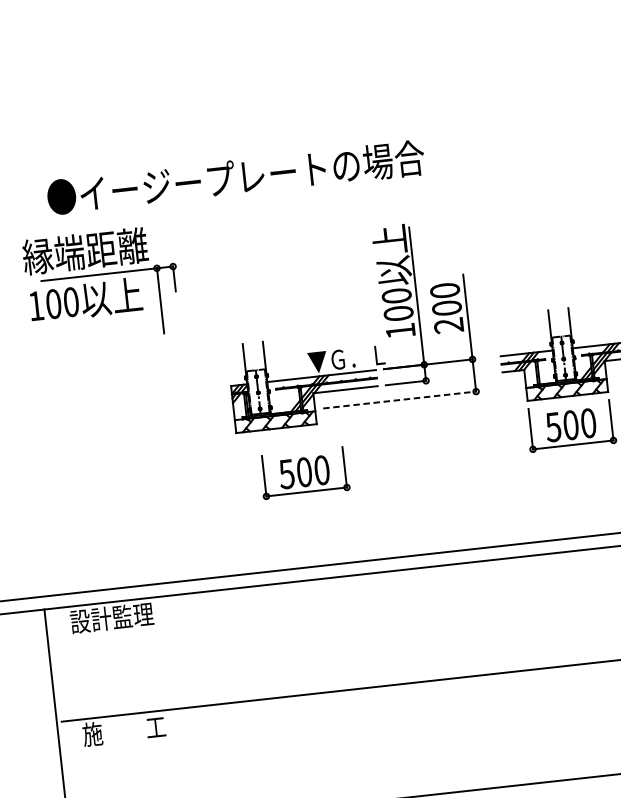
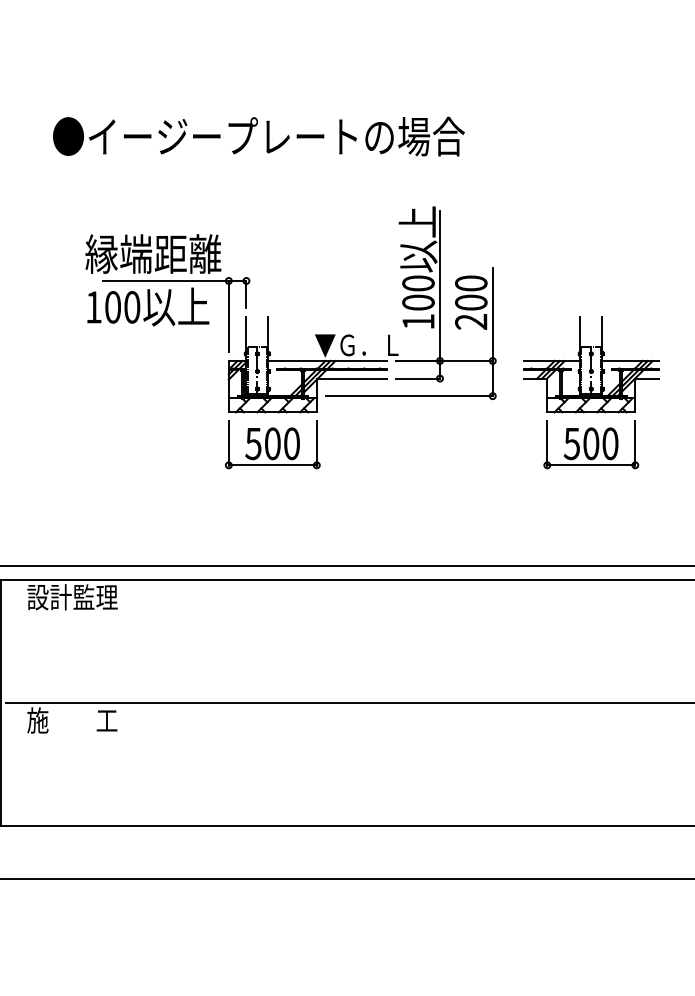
part: (102, 285) -> (167, 293), moved
line: (399, 400) -> (409, 396), dashed -> solid
part: (304, 472) -> (272, 444), moved

